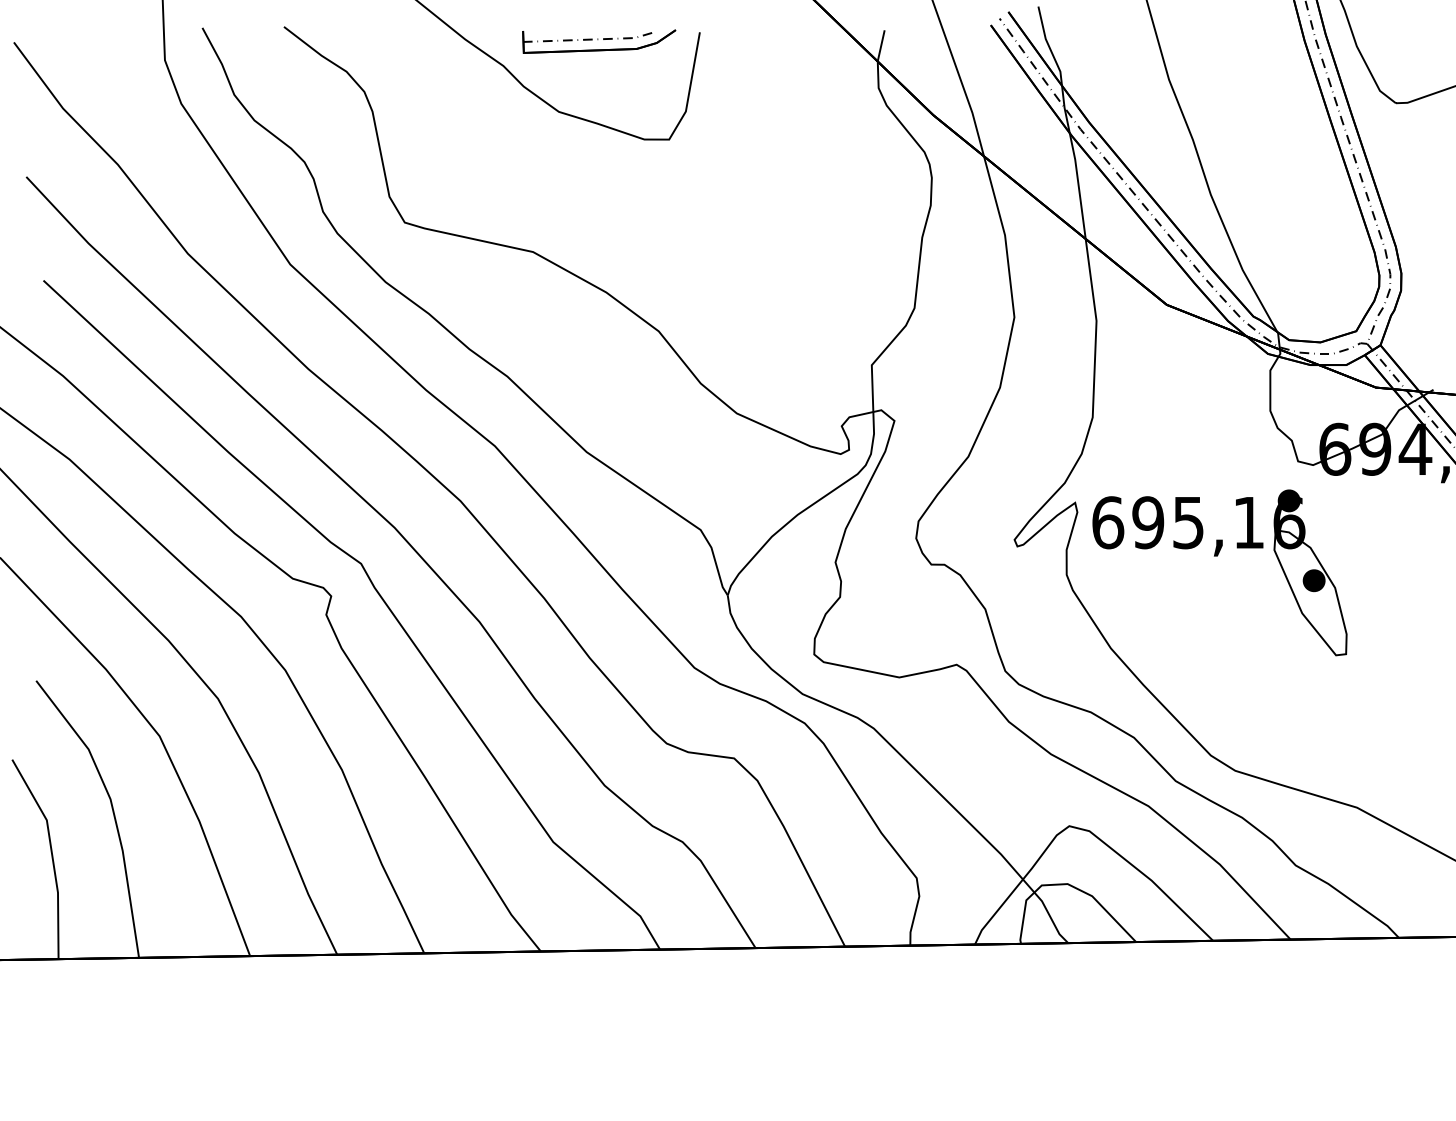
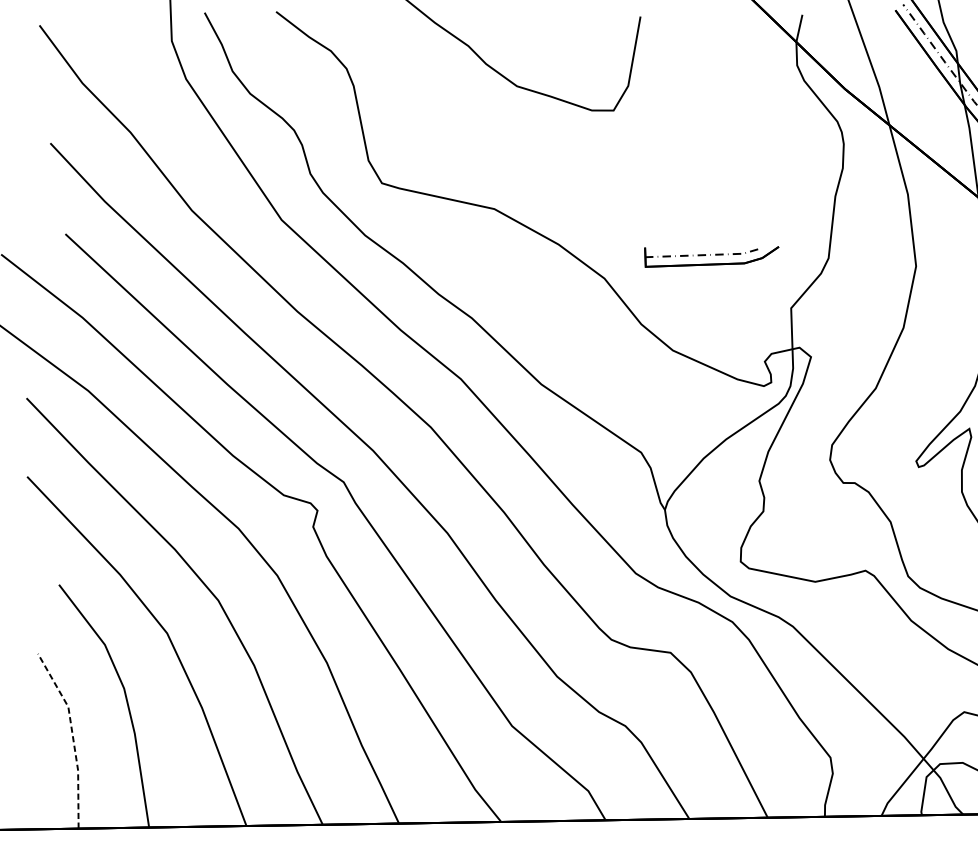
part: (599, 41) -> (712, 256), moved
line: (52, 854) -> (73, 736), solid -> dashed

